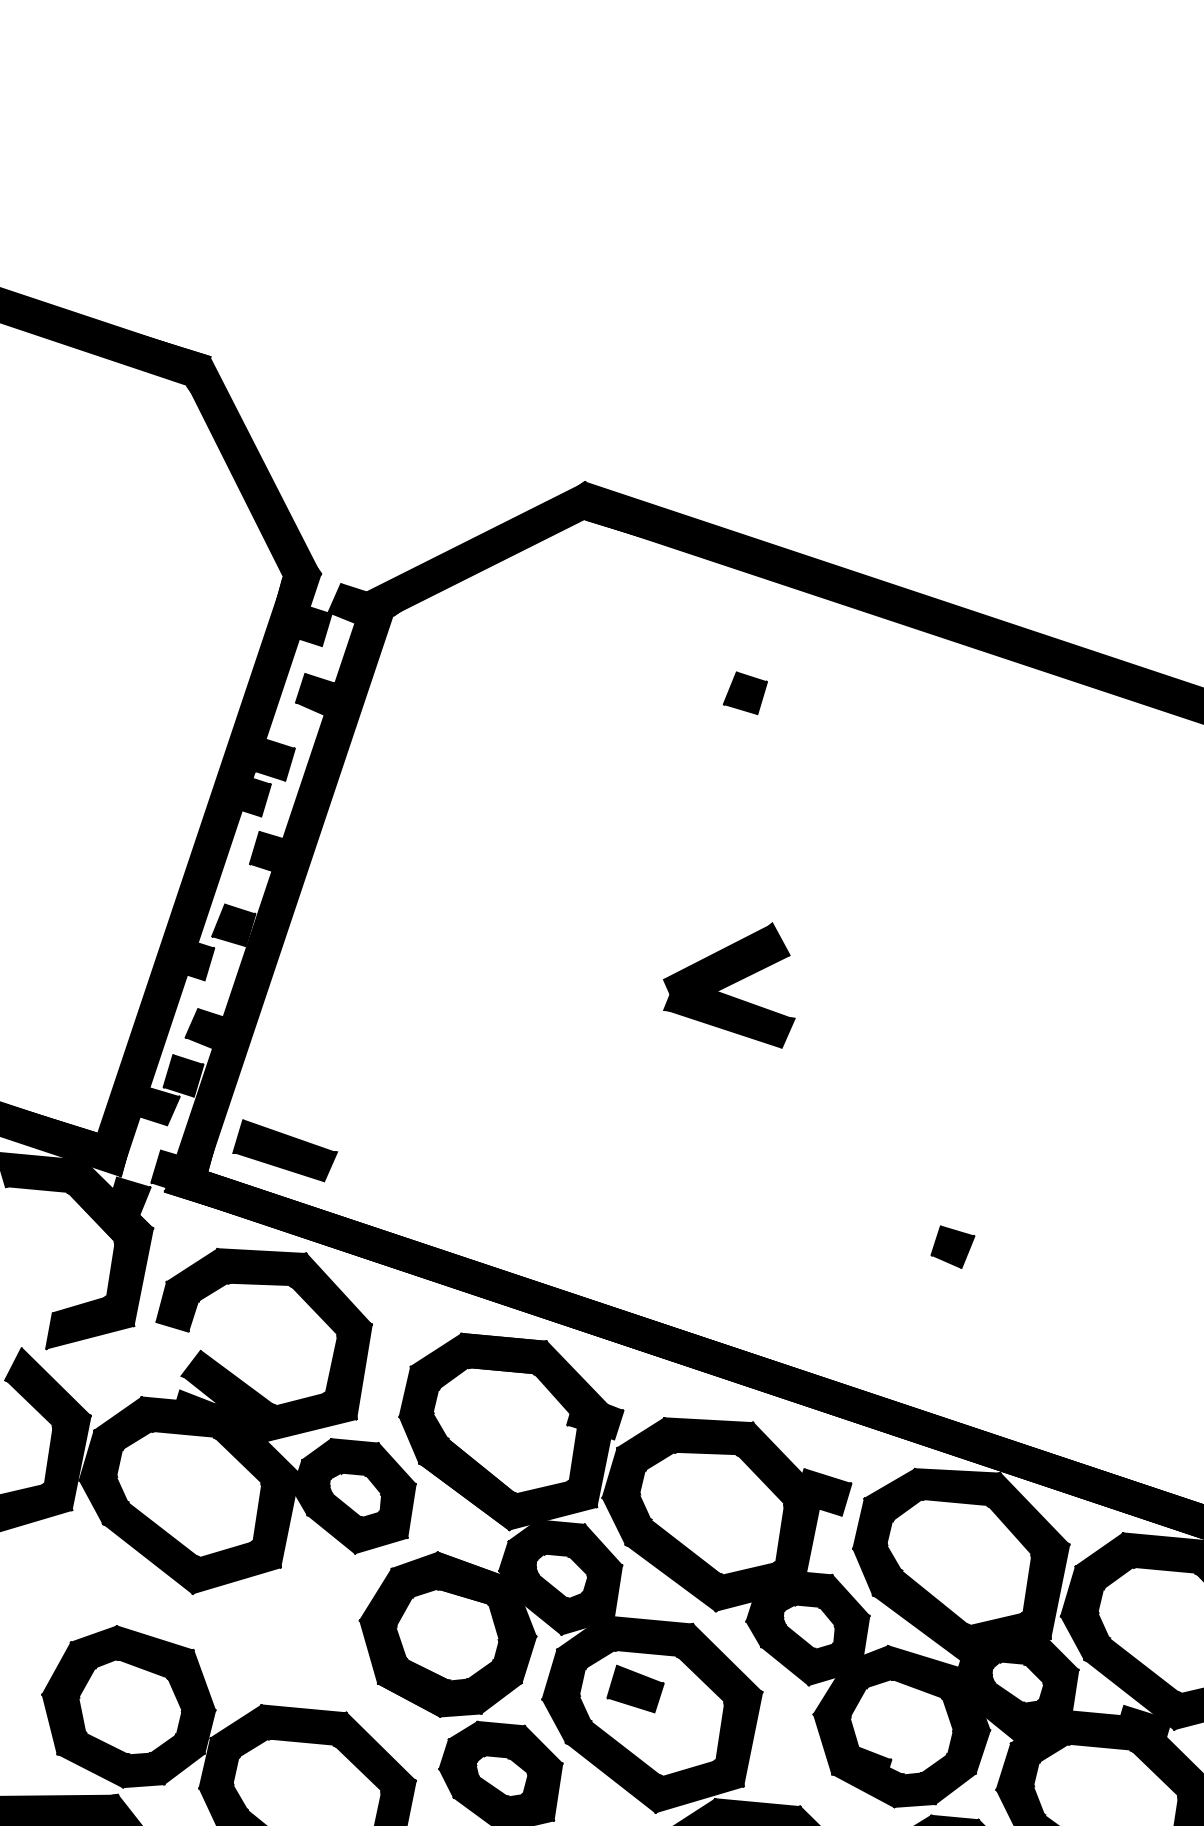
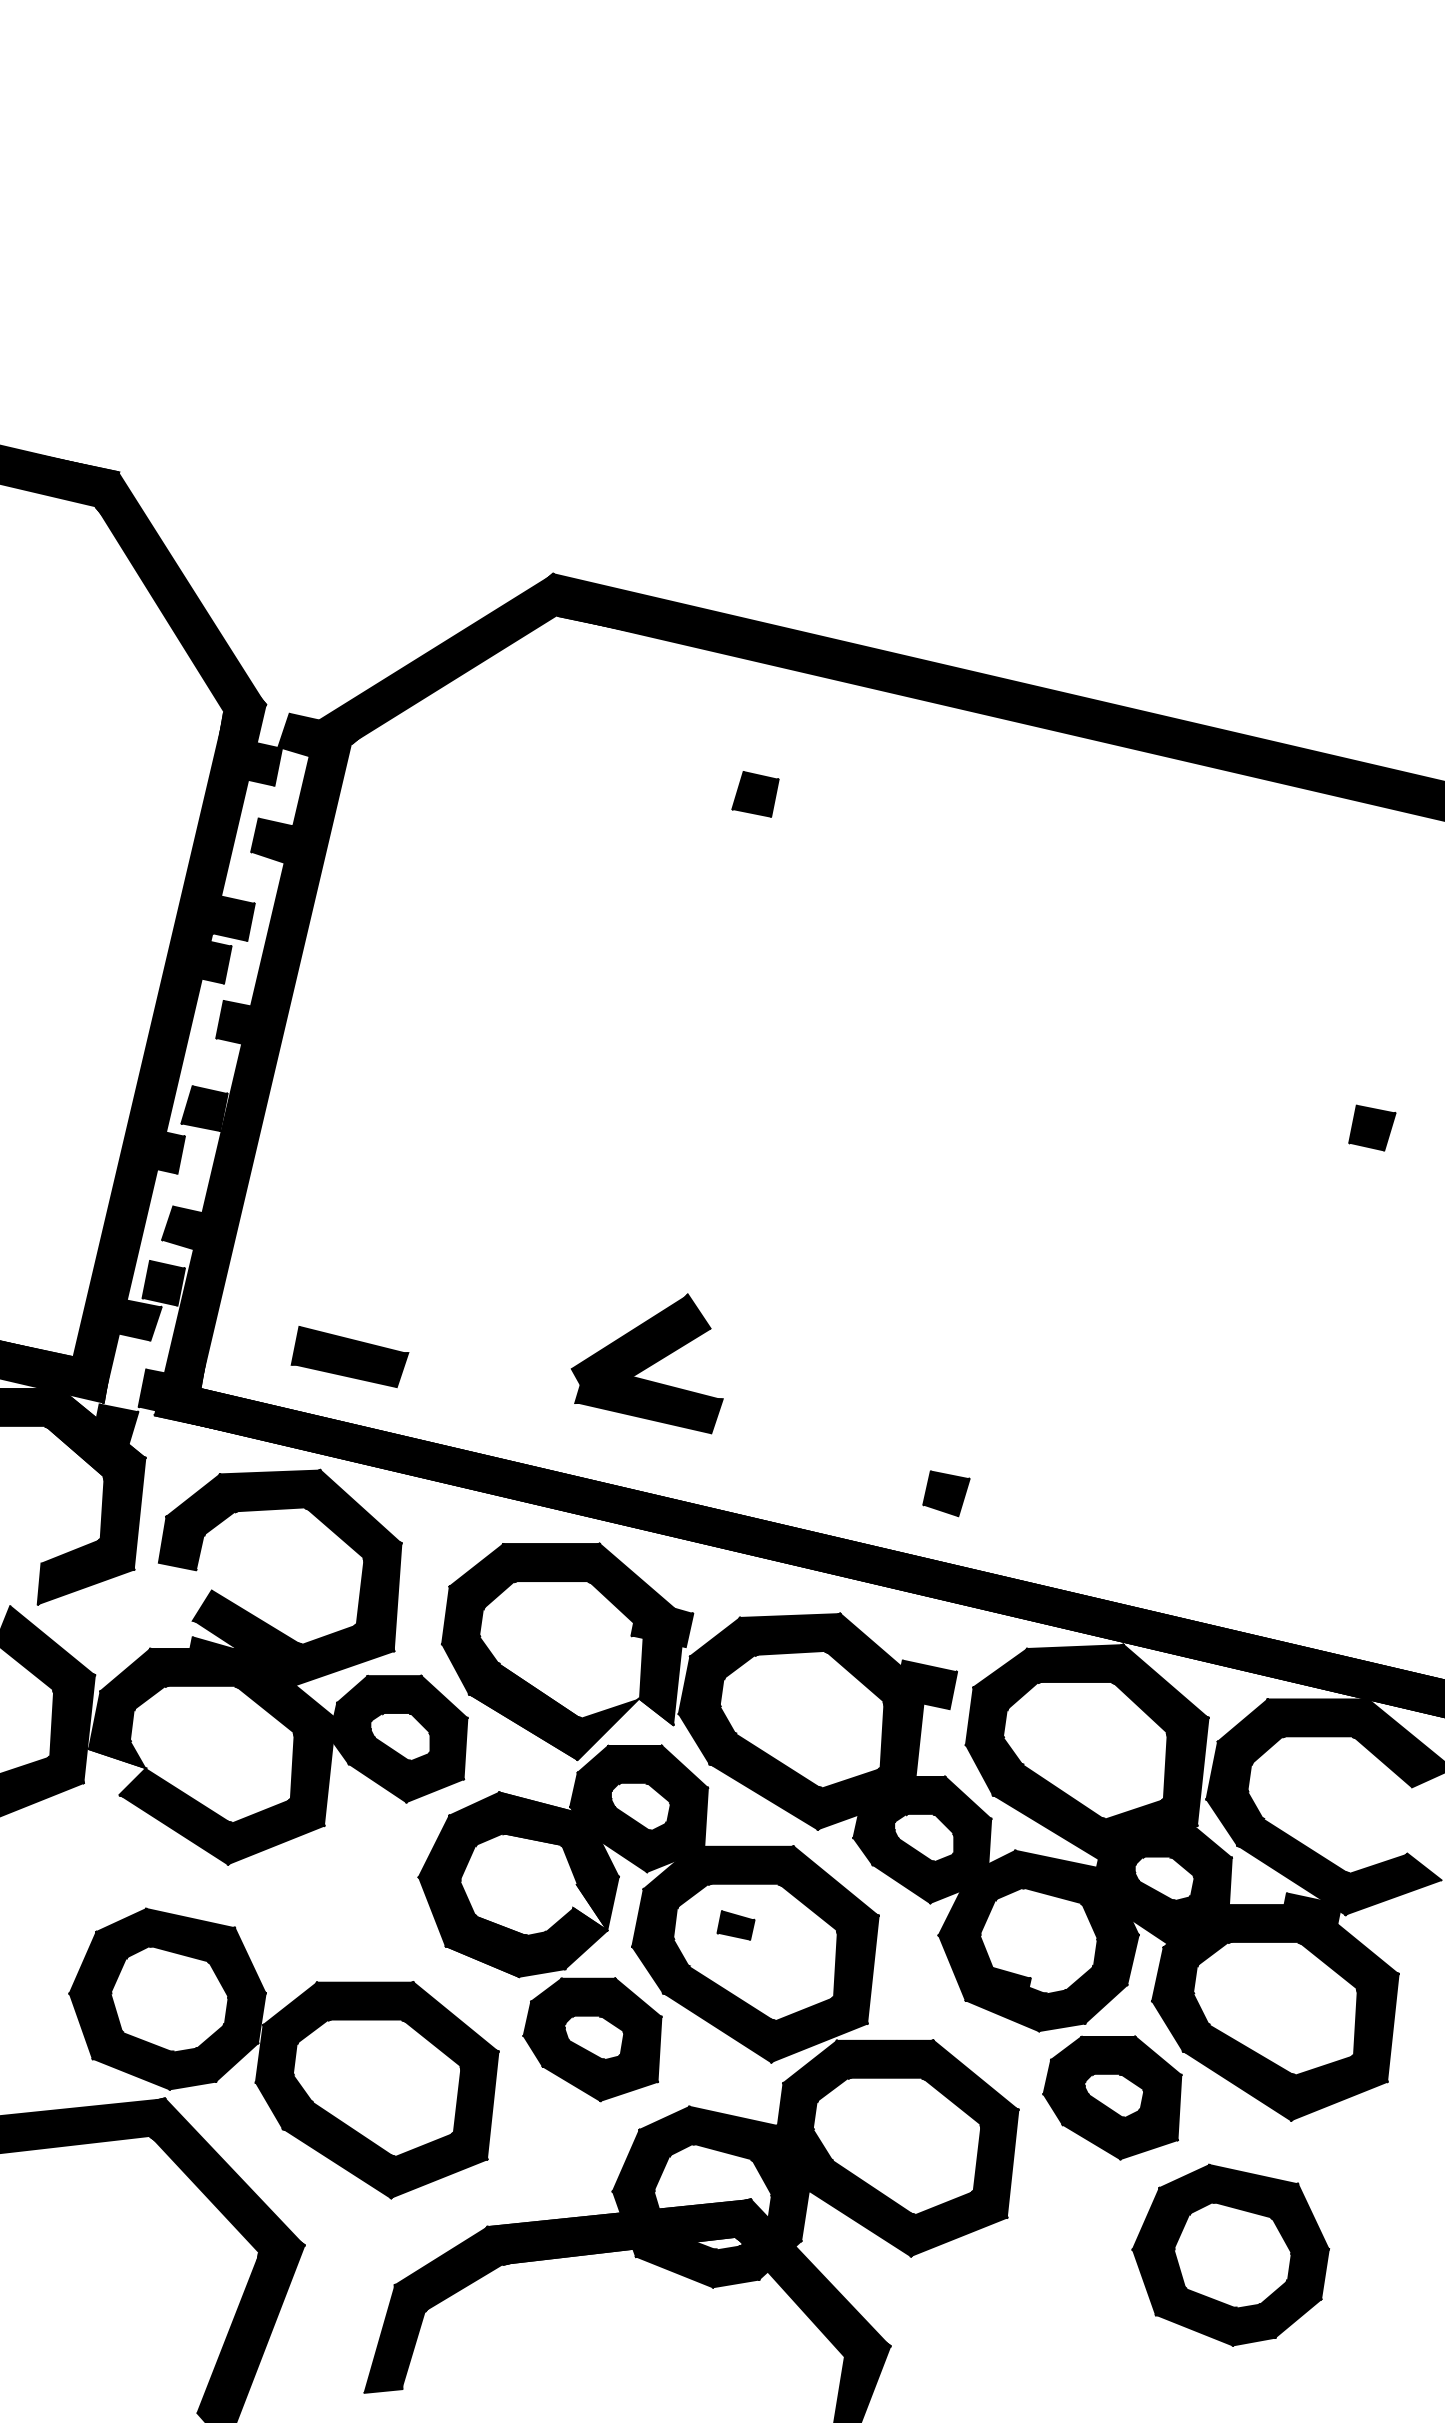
part: (730, 980) -> (646, 1363), moved
part: (284, 1151) -> (349, 1357), moved
part: (952, 1247) -> (946, 1493), moved
fill: (102, 1502) -> (117, 1771), removed
fill: (553, 1507) -> (624, 1729), removed
fill: (508, 1661) -> (590, 1907), removed
part: (635, 1689) -> (735, 1925), size x0.6

